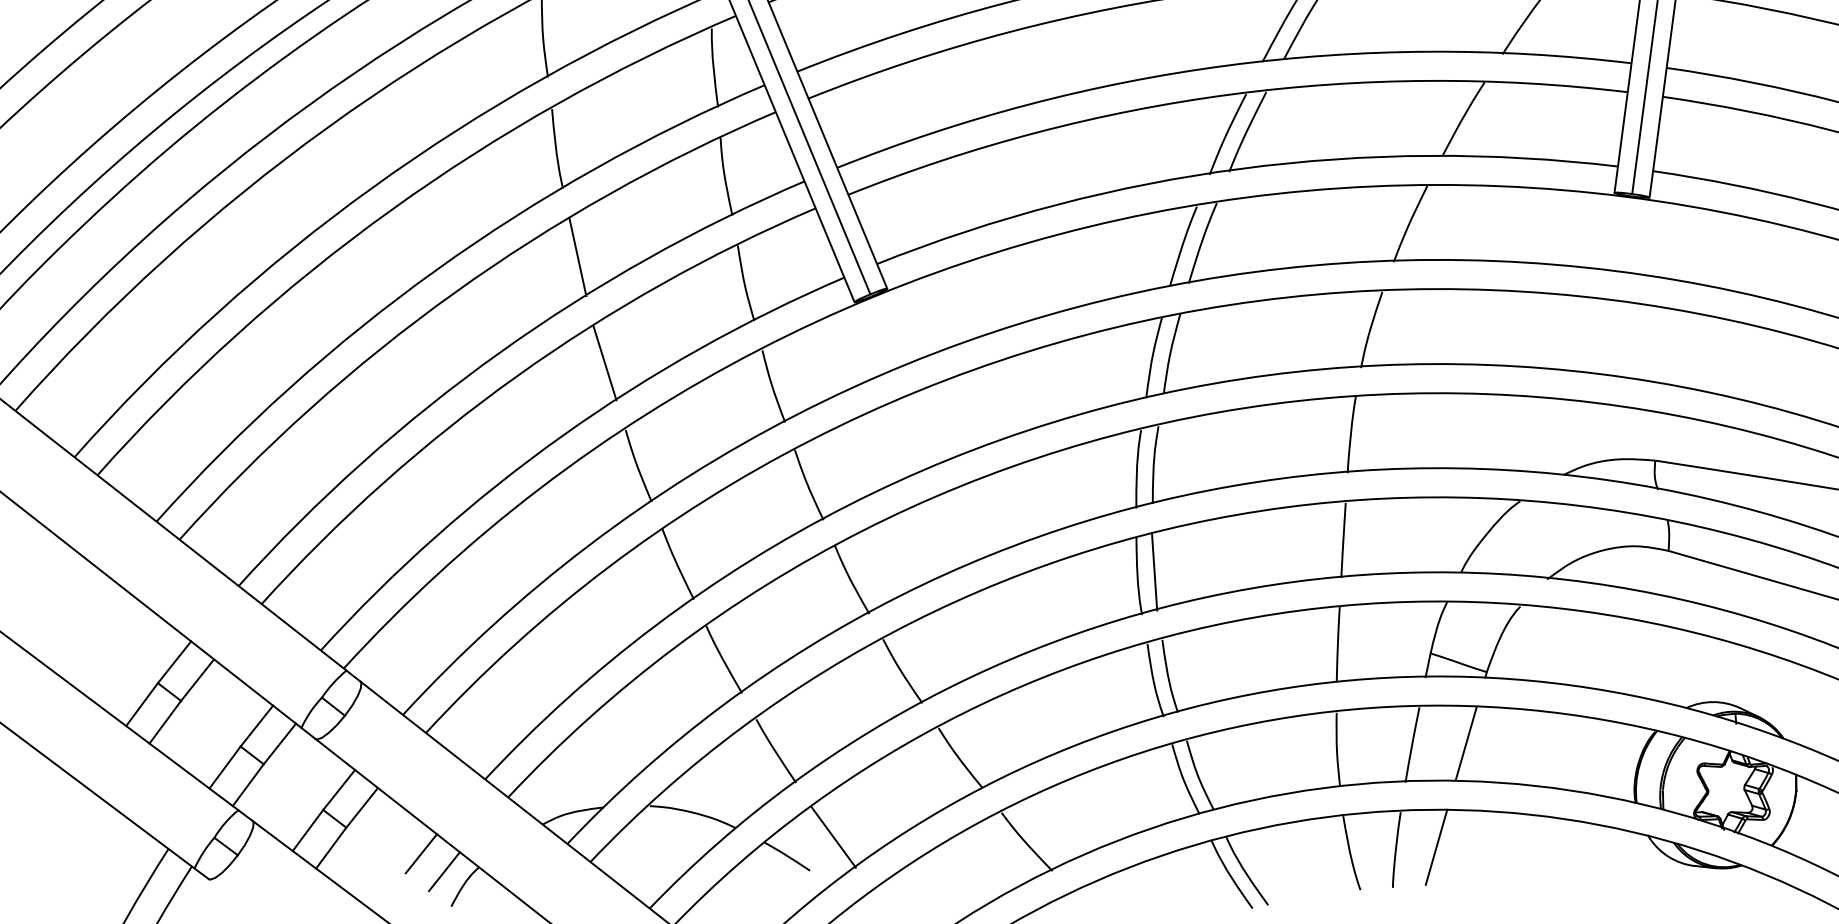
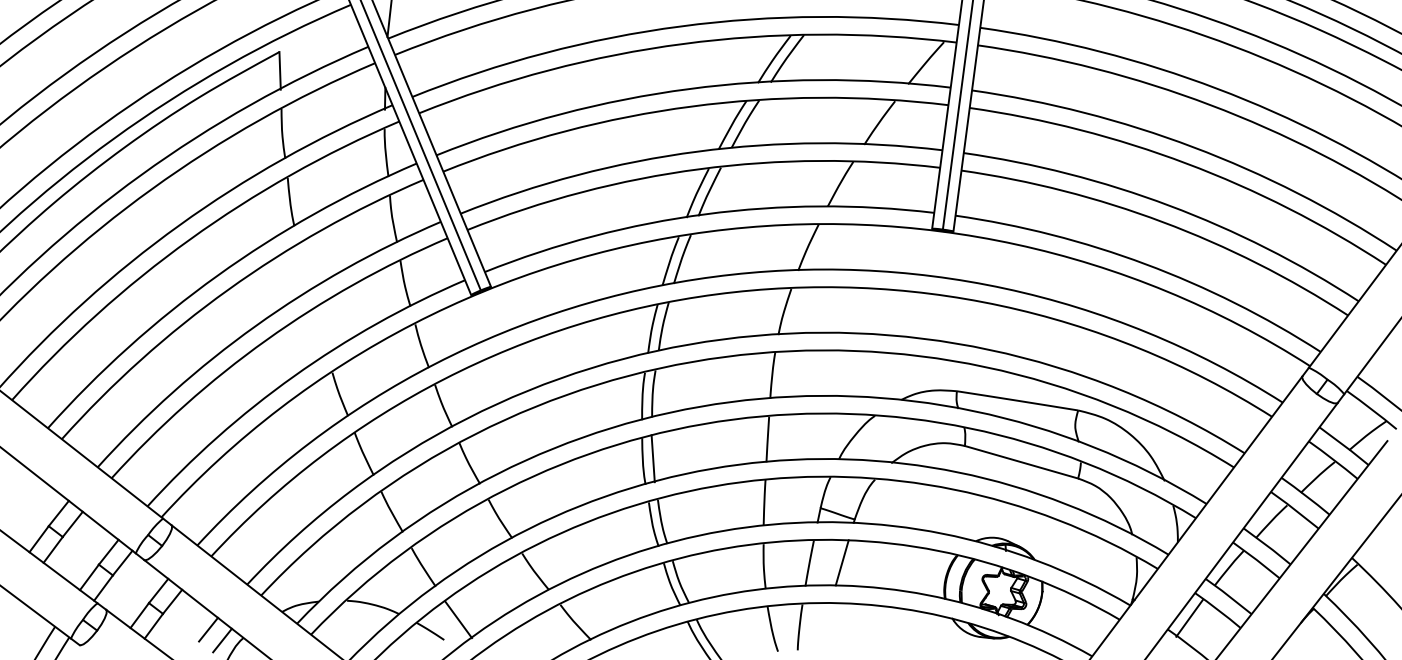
line: (577, 256) -> (303, 267), removed
line: (604, 362) -> (319, 331), removed
line: (1435, 846) -> (823, 625), removed

